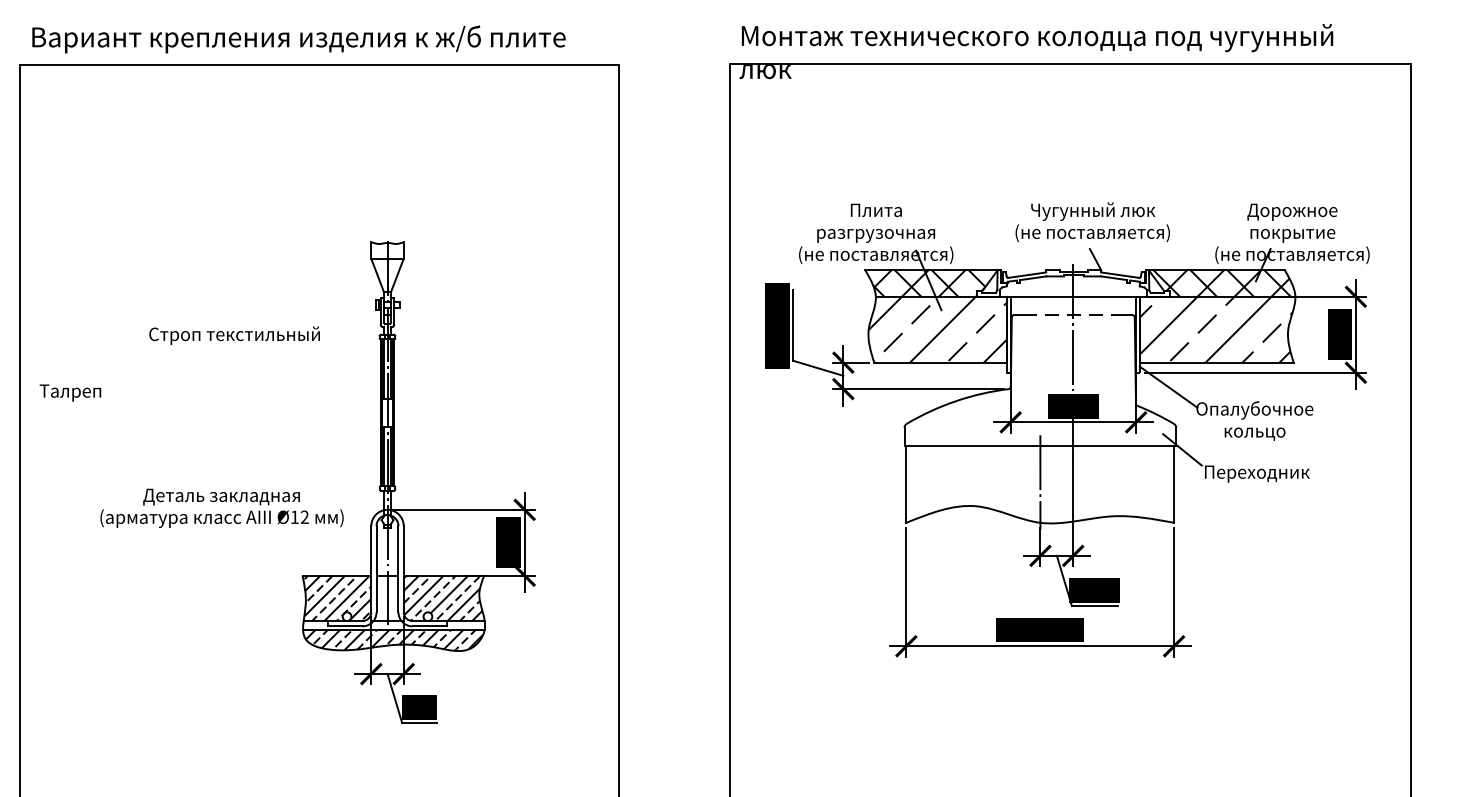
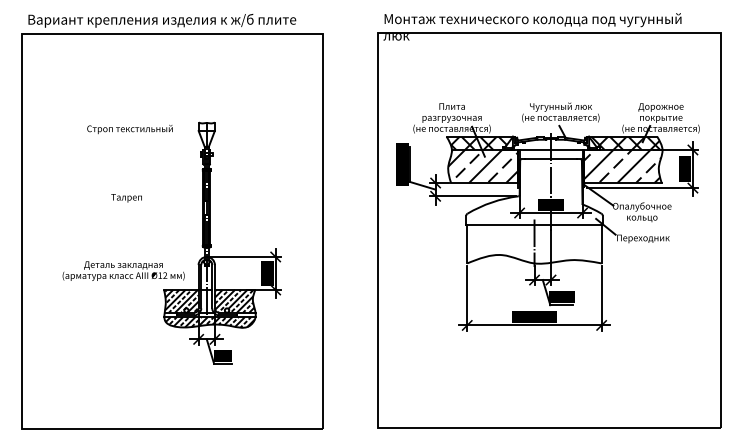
line: (1074, 315) -> (551, 159), dashed -> solid
text: (233, 335) -> (129, 129), moved
text: (70, 393) -> (126, 198), moved
text: (221, 507) -> (123, 270), moved

